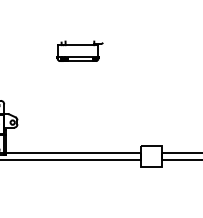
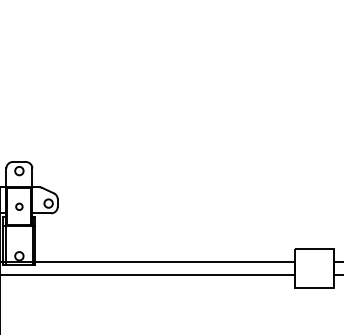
part: (79, 50) -> (176, 65), removed

